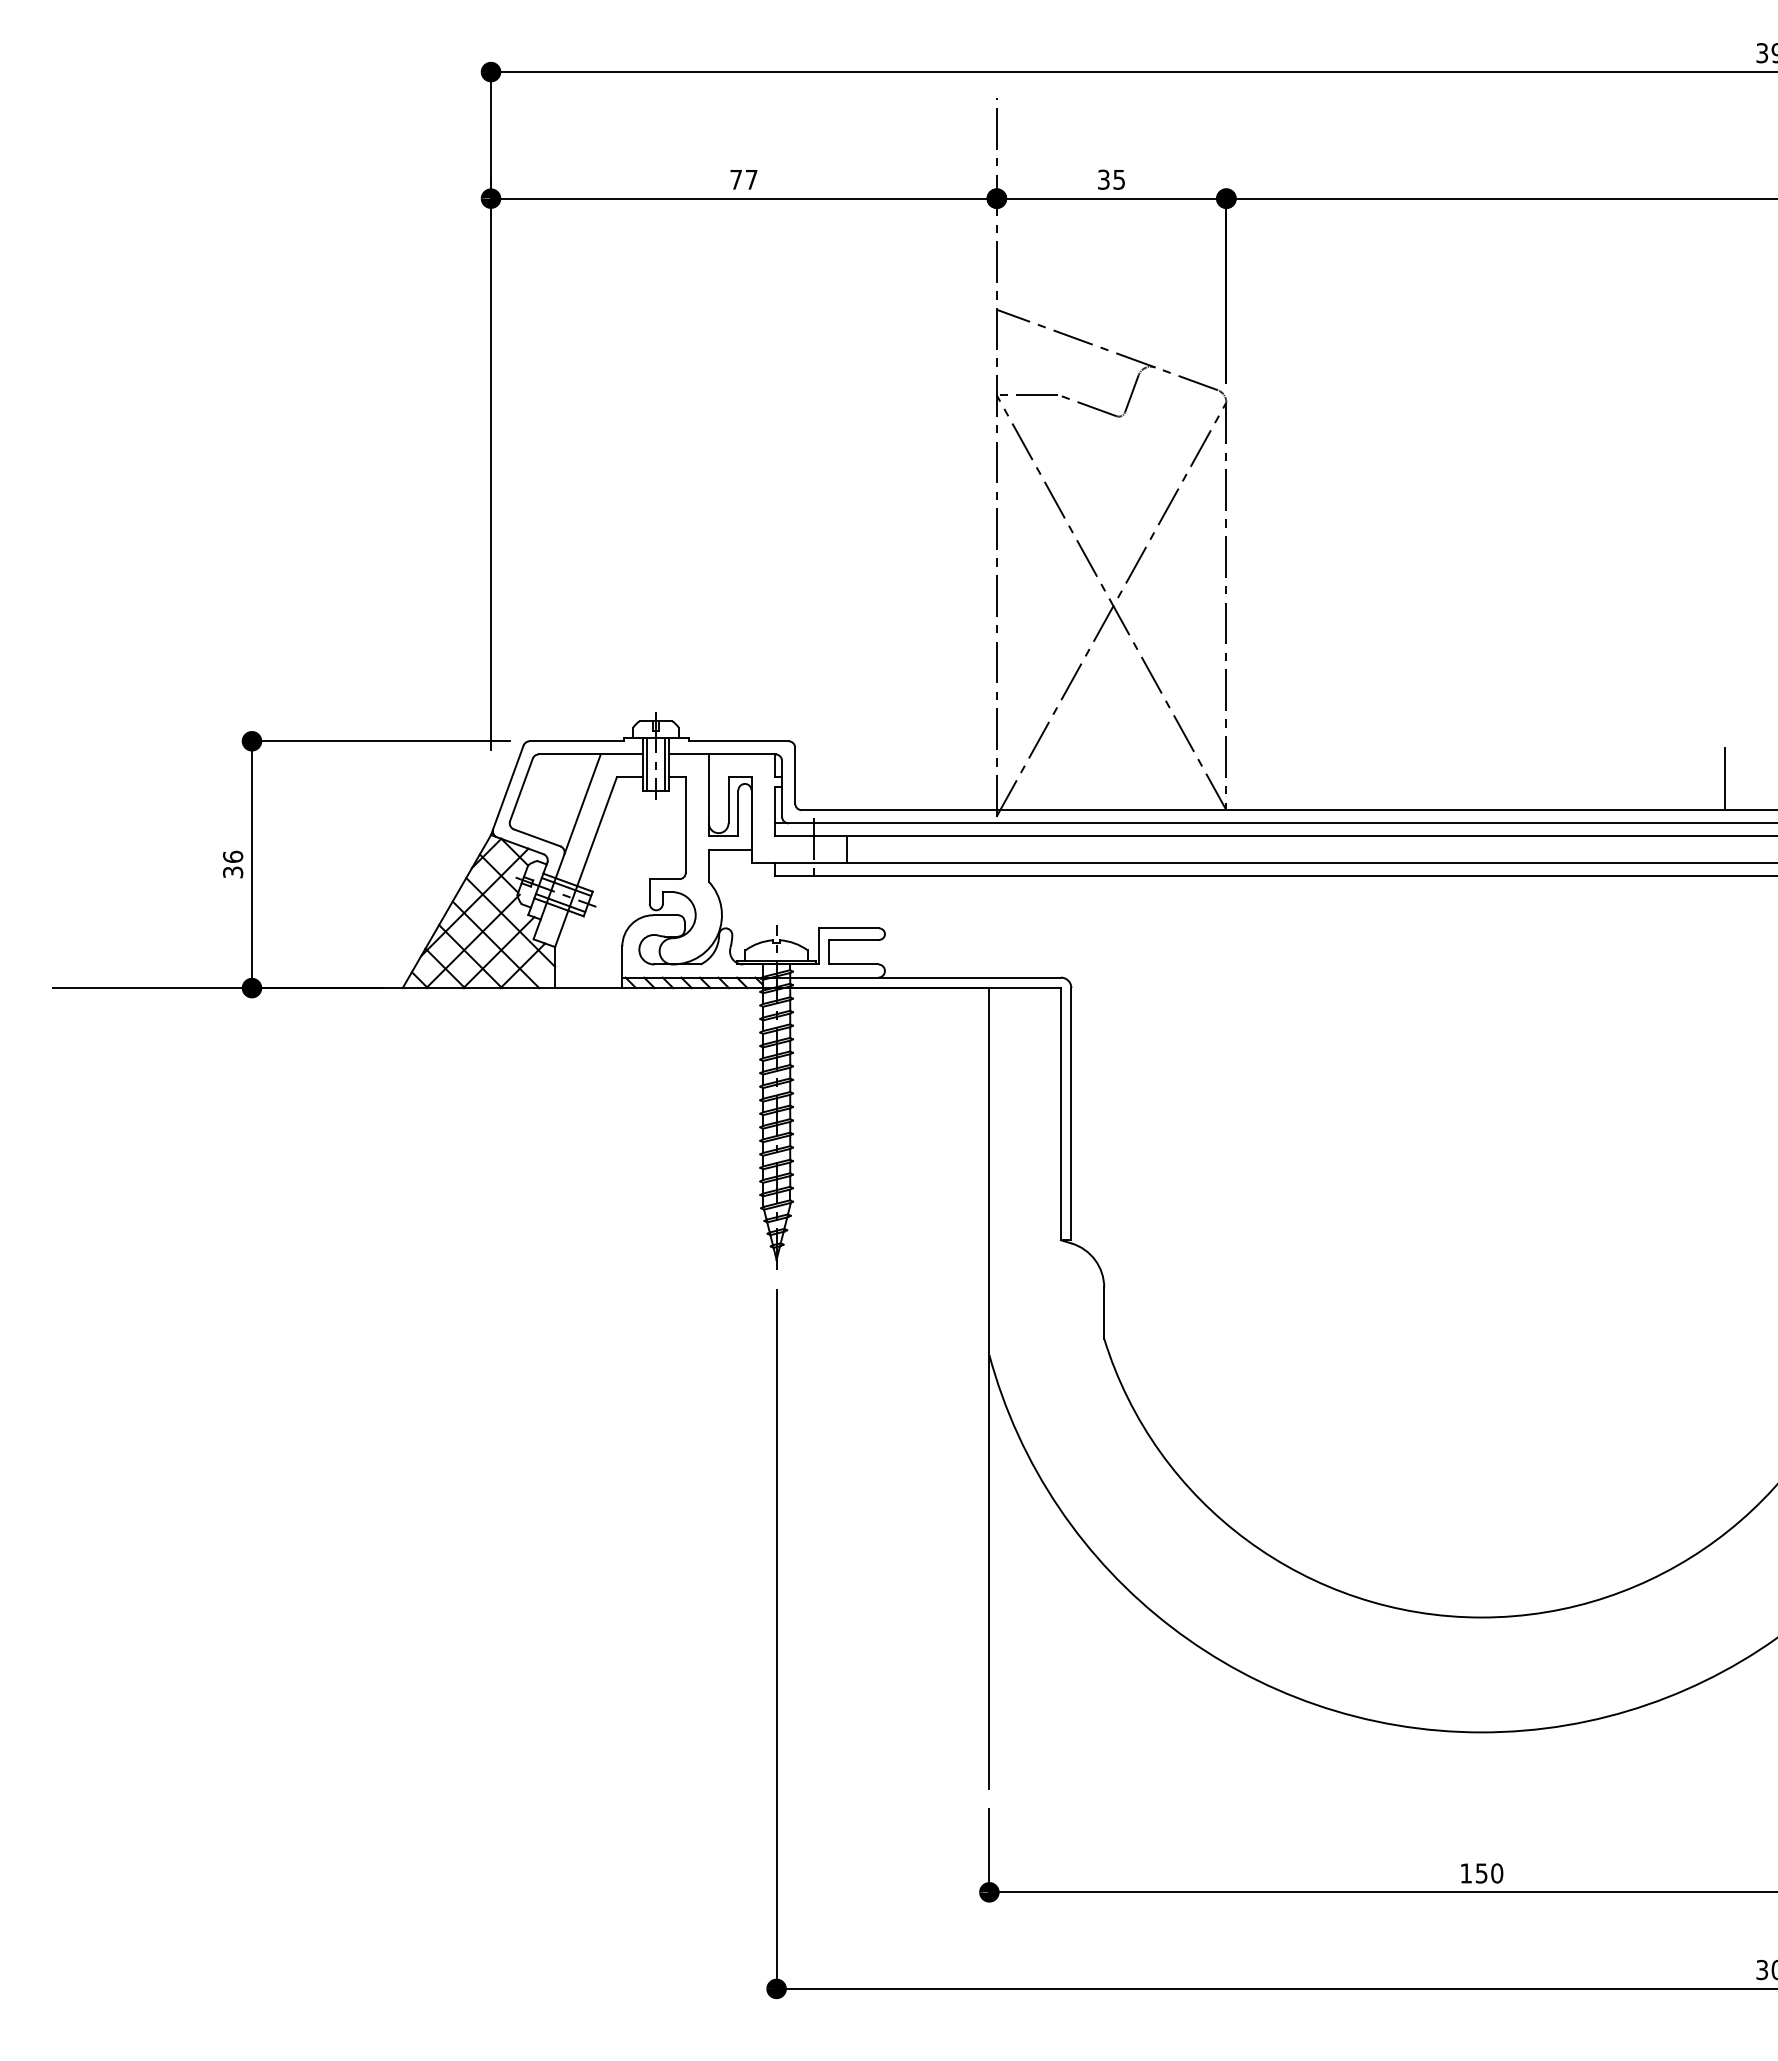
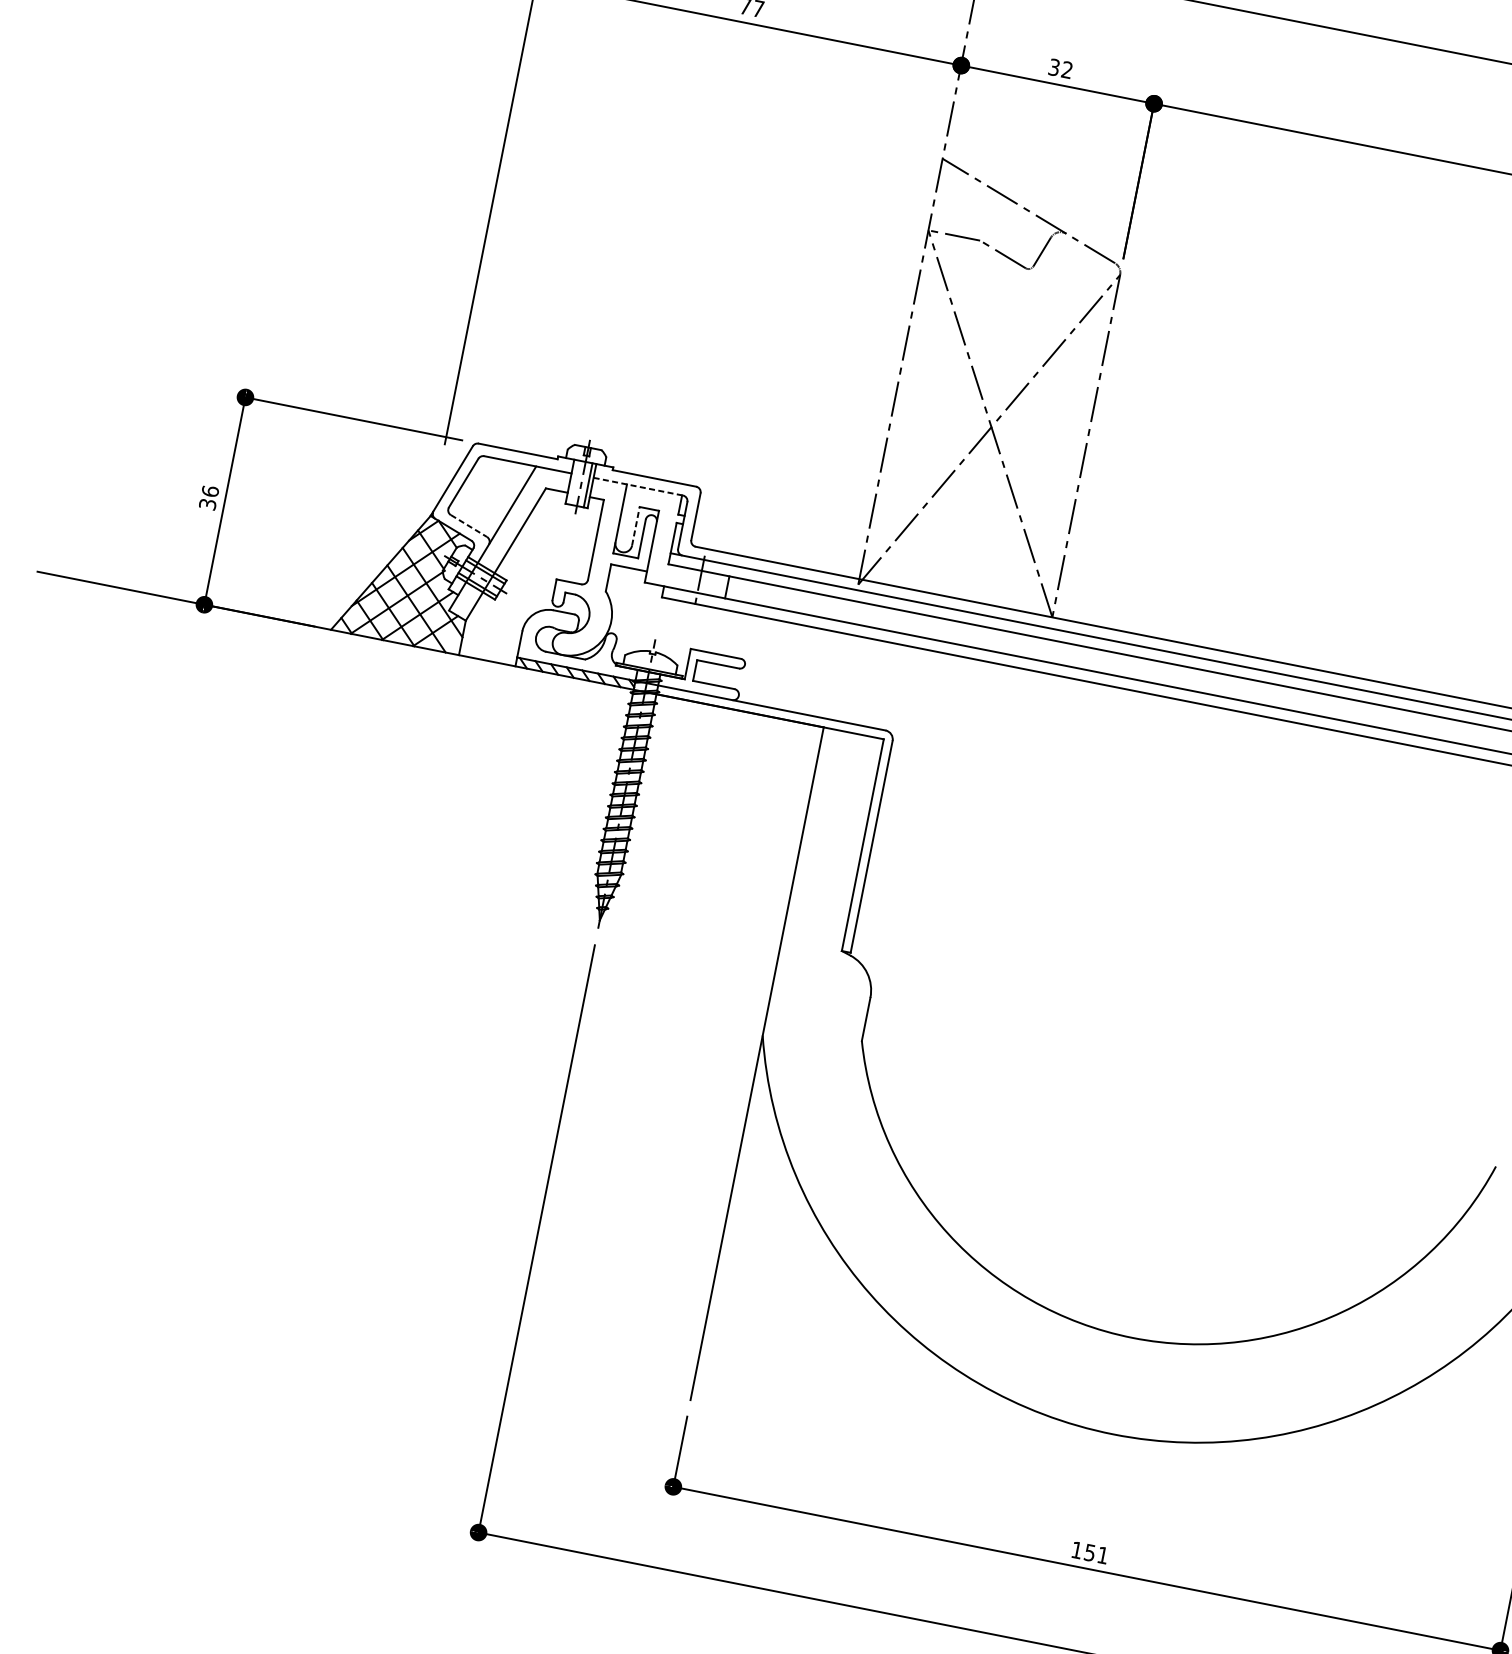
text: (1118, 179) -> (1066, 69), 35 -> 32
line: (722, 754) -> (638, 486), solid -> dashed
line: (647, 763) -> (573, 481), removed
line: (1724, 778) -> (1476, 673), removed
line: (728, 800) -> (635, 526), solid -> dashed
line: (537, 837) -> (469, 525), solid -> dashed
text: (1497, 1873) -> (1103, 1555), 150 -> 151

